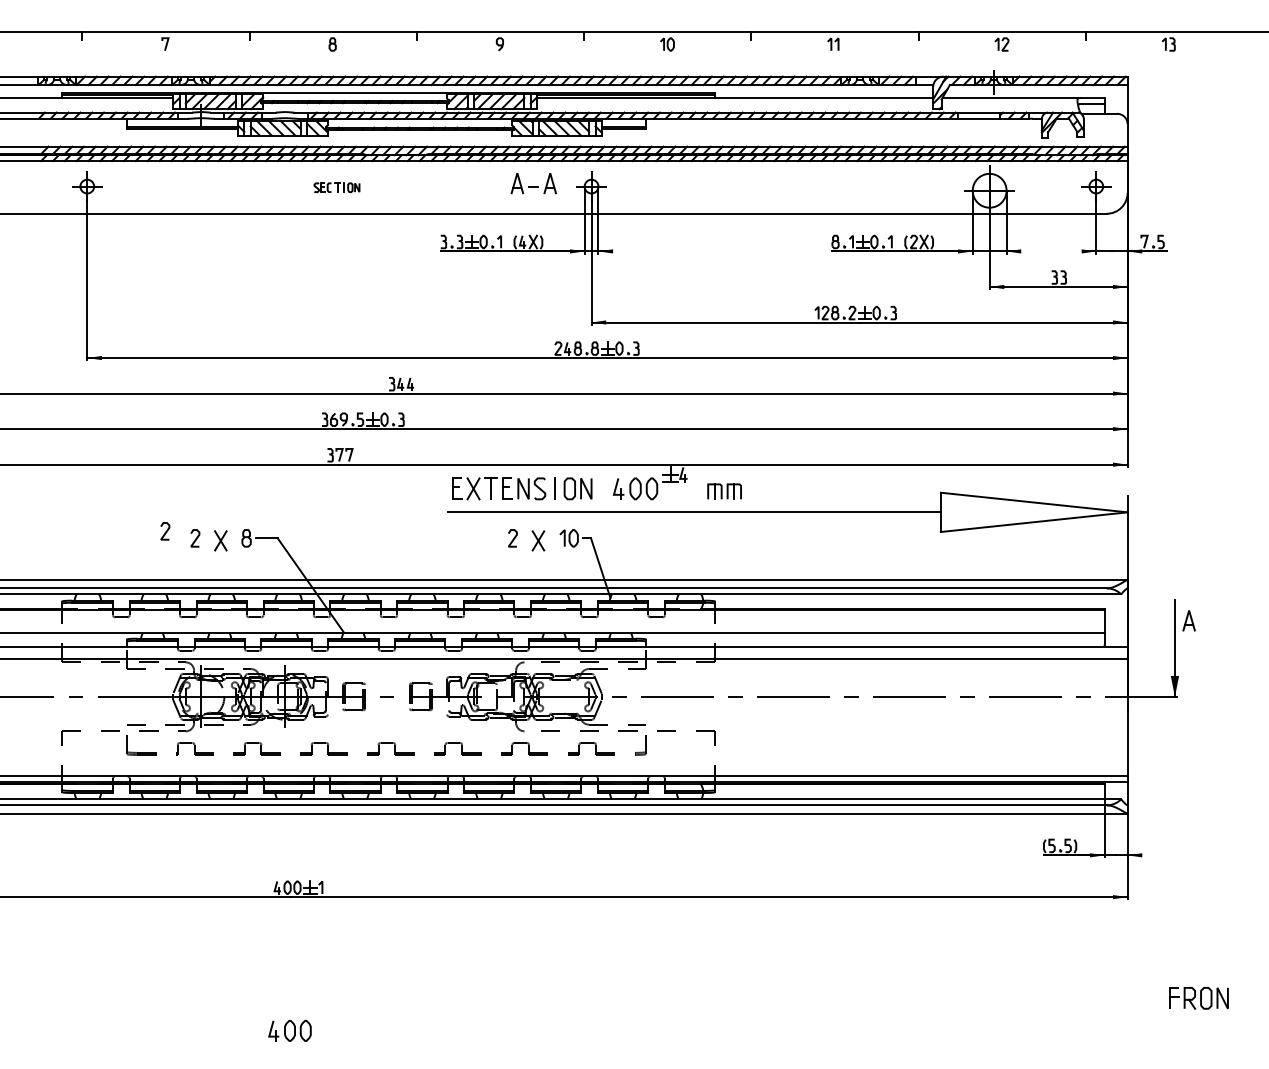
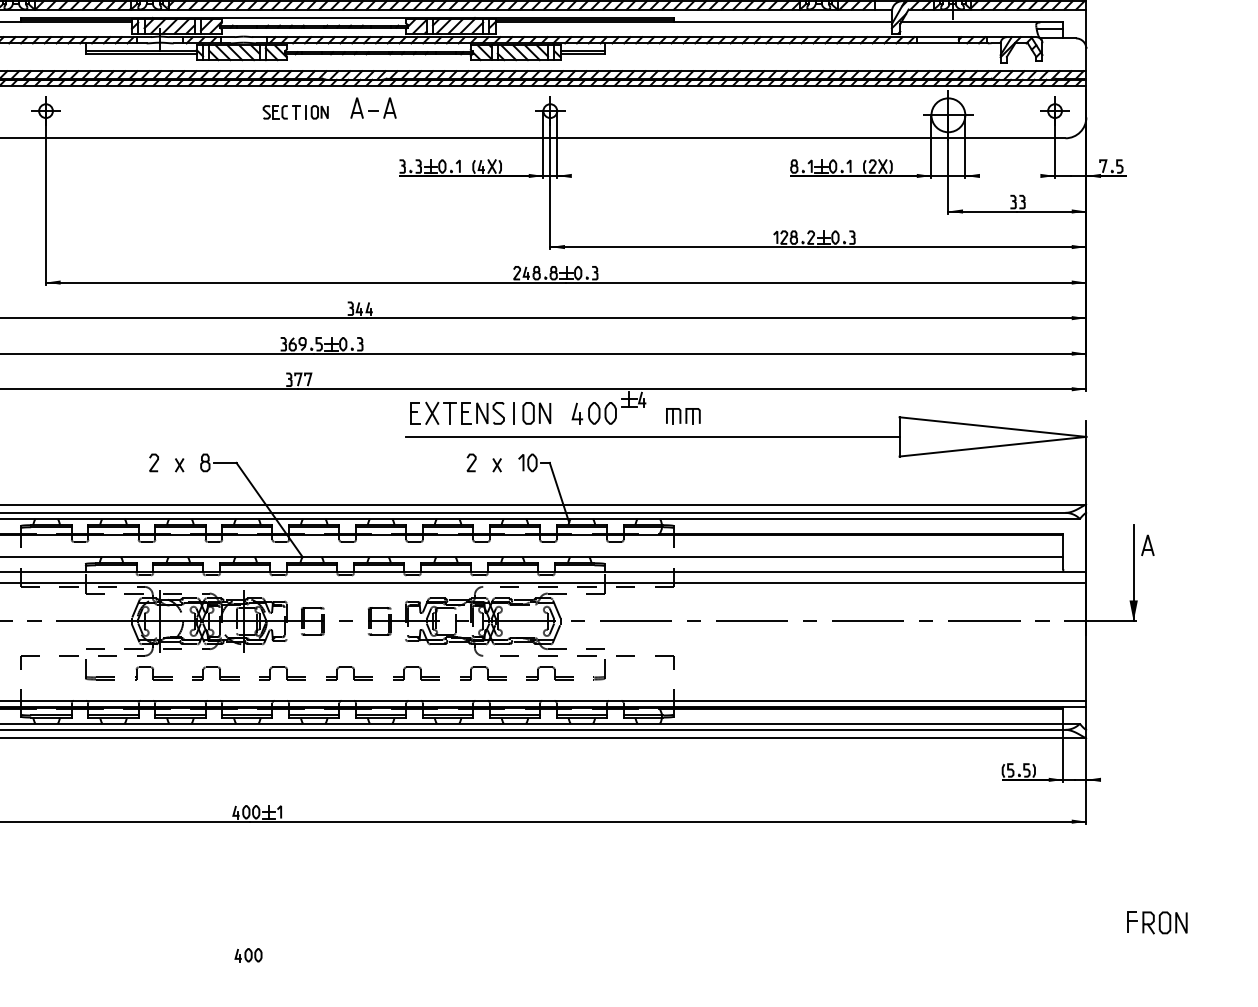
part: (533, 183) -> (373, 108), moved
part: (336, 187) -> (295, 112), size x1.43
curve: (165, 531) -> (124, 456), removed
part: (220, 540) -> (179, 465), size x0.62
part: (538, 540) -> (497, 465), size x0.62
part: (289, 1030) -> (248, 955), size x0.62

